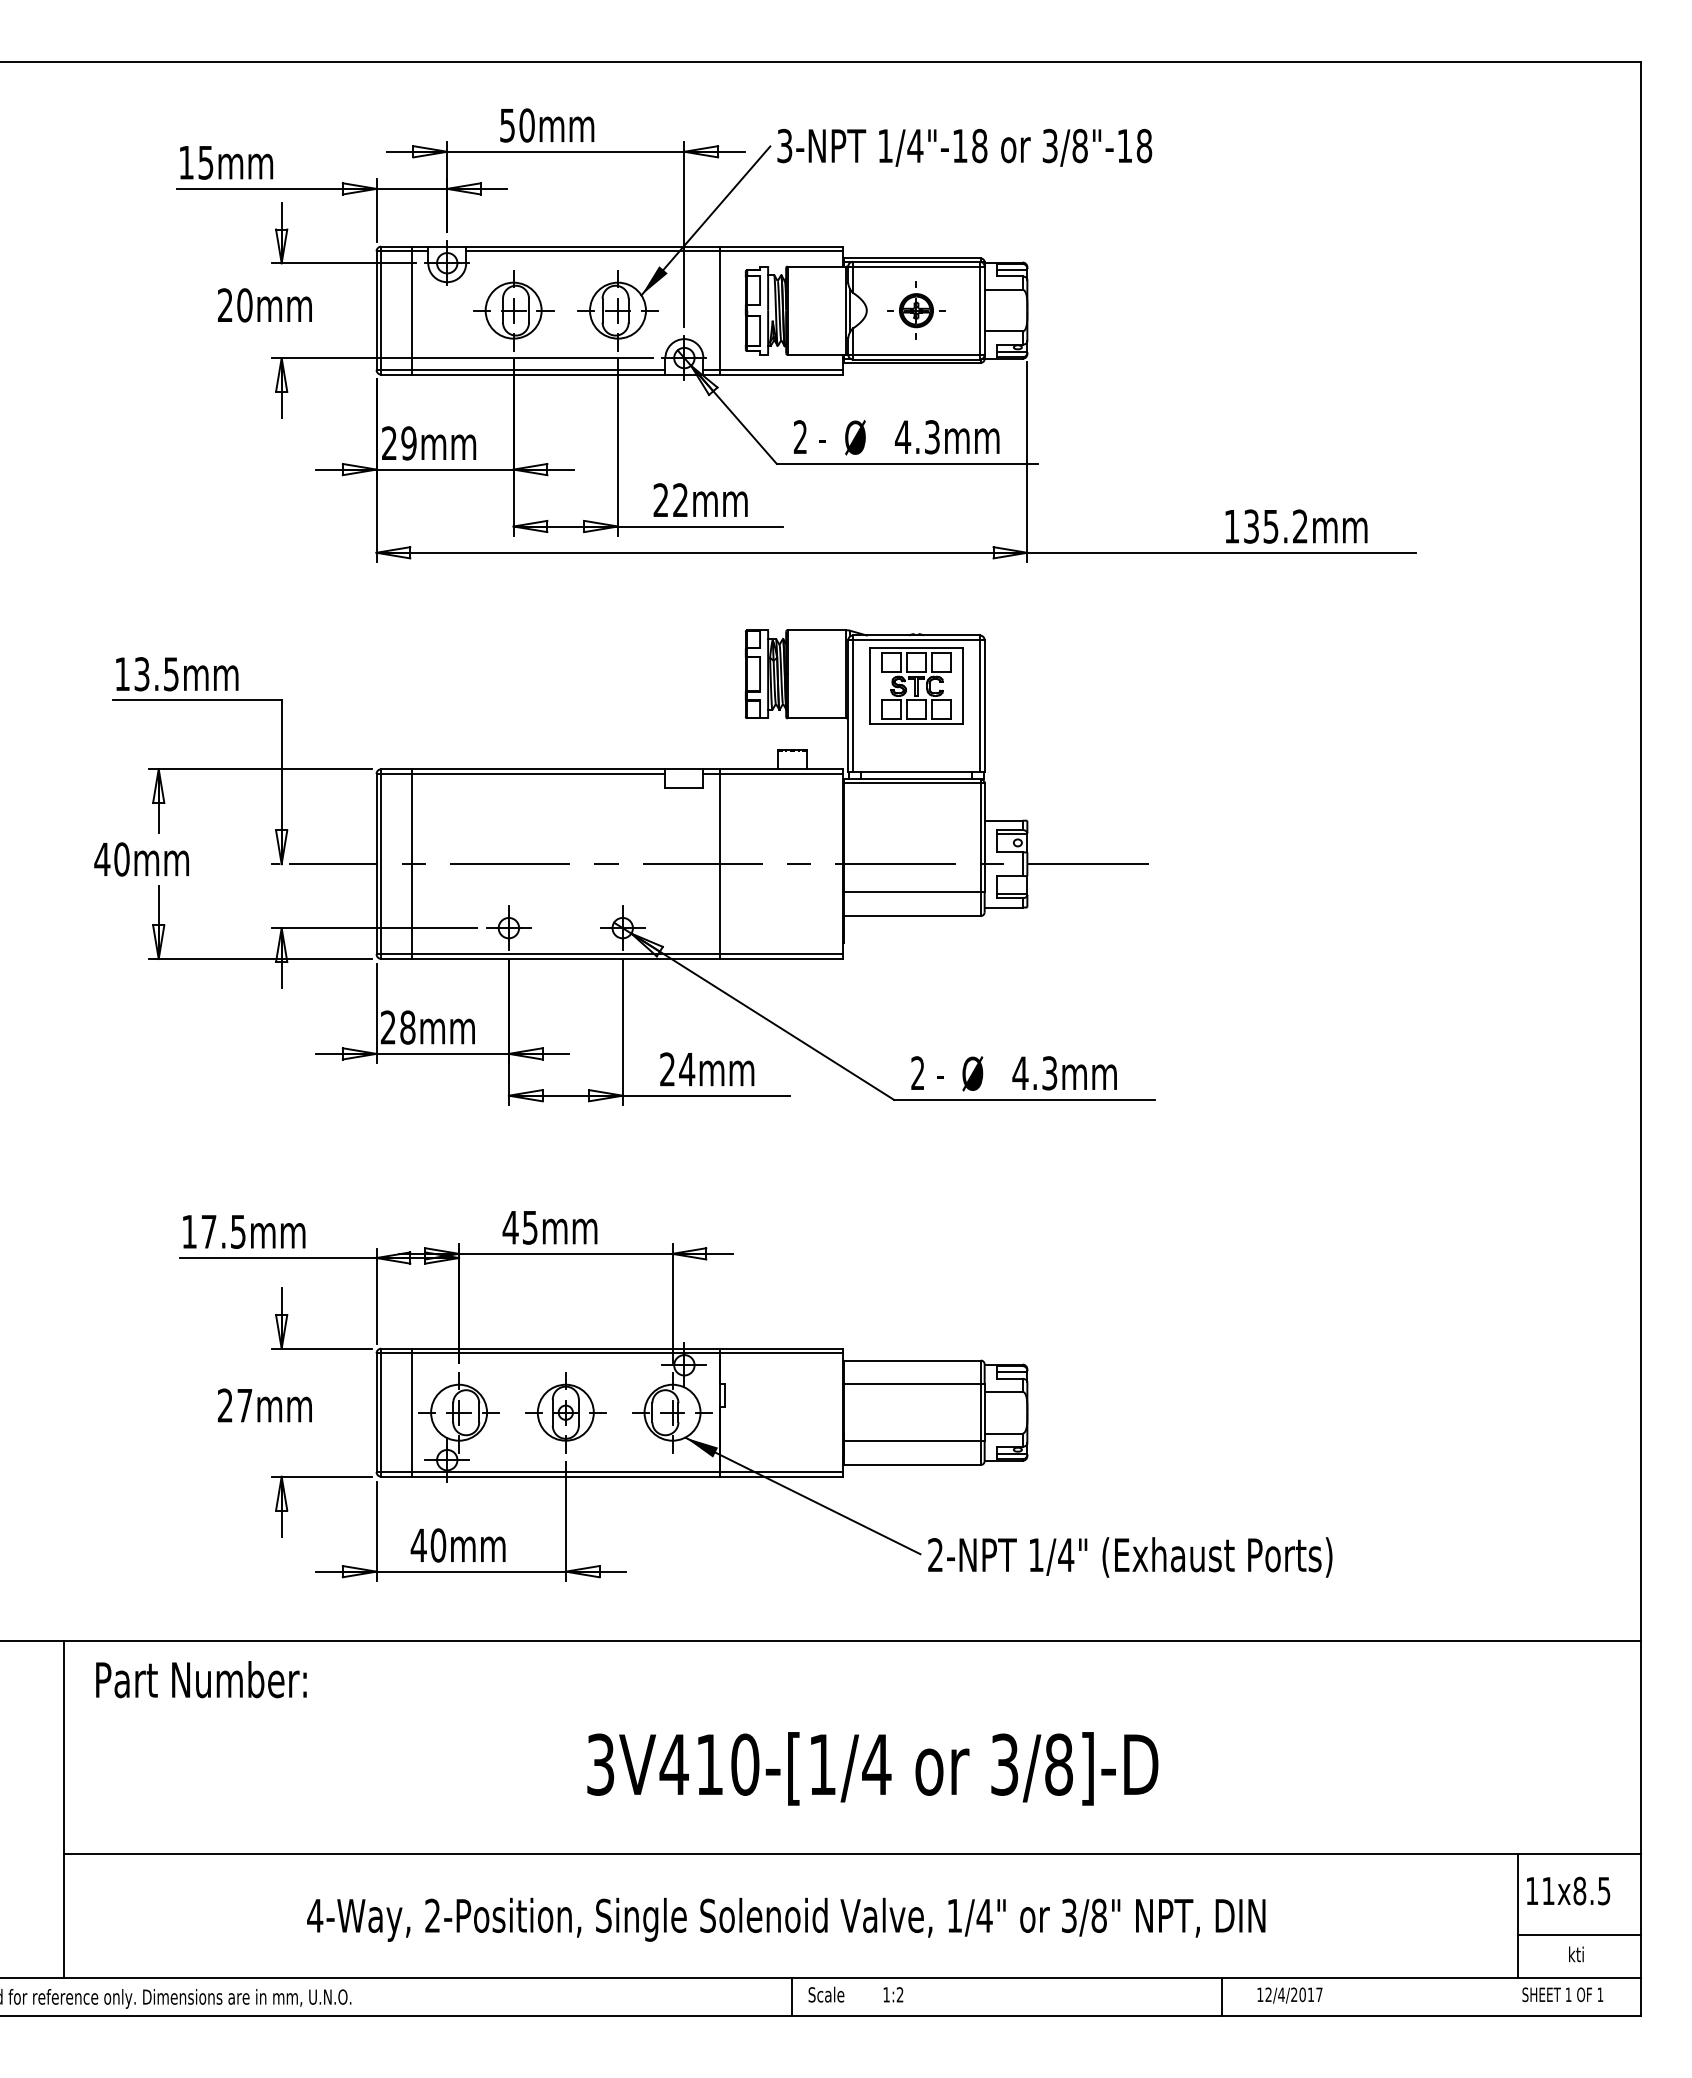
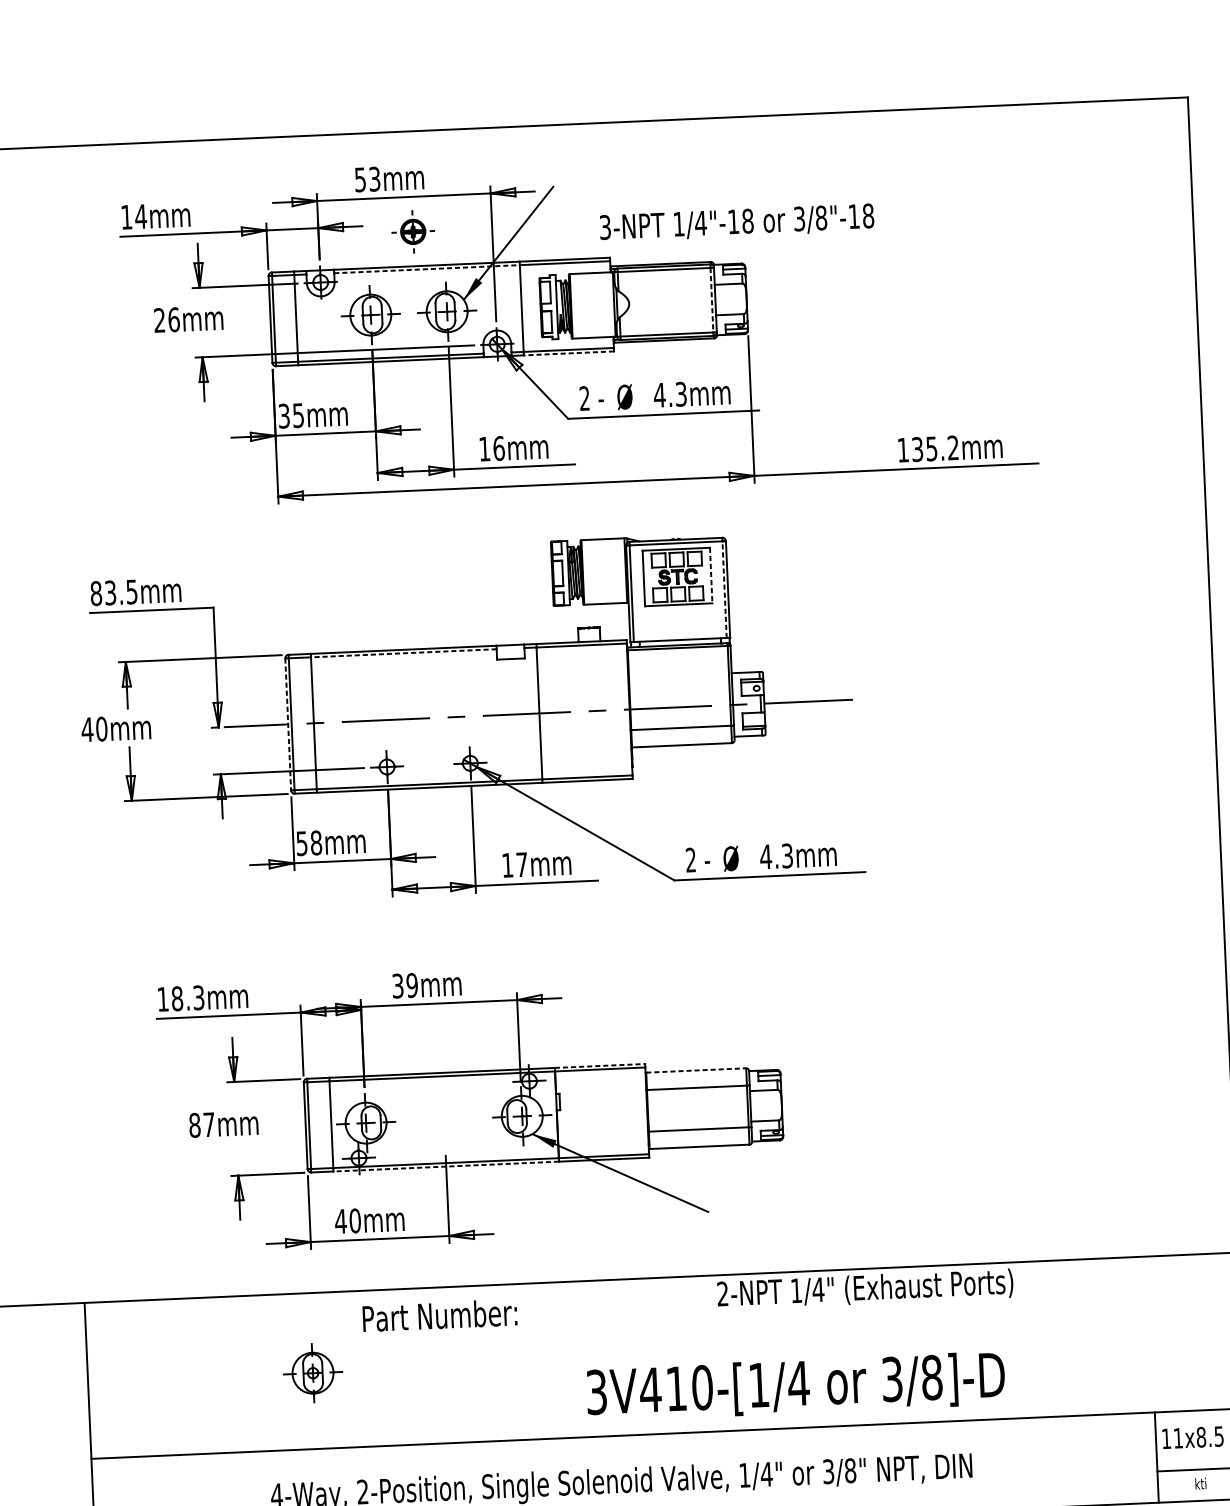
text: (526, 125) -> (374, 179), 50mm -> 53mm
text: (964, 147) -> (736, 222), moved
text: (205, 162) -> (140, 216), 15mm -> 14mm
line: (593, 251) -> (427, 269), solid -> dashed
text: (244, 305) -> (173, 319), 20mm -> 26mm
part: (916, 310) -> (413, 231), moved
line: (979, 311) -> (711, 300), solid -> dashed
line: (781, 374) -> (568, 353), solid -> dashed
text: (399, 443) -> (291, 415), 29mm -> 35mm
text: (670, 500) -> (491, 449), 22mm -> 16mm
text: (122, 674) -> (96, 593), 13.5mm -> 83.5mm
line: (962, 686) -> (711, 575), solid -> dashed
line: (979, 705) -> (724, 589), solid -> dashed
line: (538, 773) -> (403, 652), solid -> dashed
line: (376, 864) -> (288, 724), solid -> dashed
text: (387, 1027) -> (301, 843), 28mm -> 58mm
text: (677, 1069) -> (514, 865), 24mm -> 17mm
text: (519, 1227) -> (404, 985), 45mm -> 39mm
text: (223, 1231) -> (187, 998), 17.5mm -> 18.3mm
line: (781, 1348) -> (599, 1065), solid -> dashed
line: (913, 1360) -> (696, 1070), solid -> dashed
text: (225, 1405) -> (194, 1125), 27mm -> 87mm
part: (565, 1412) -> (312, 1373), moved
line: (565, 1476) -> (445, 1166), solid -> dashed
text: (1130, 1557) -> (865, 1289), moved
text: (201, 1679) -> (440, 1315), moved
text: (872, 1768) -> (795, 1386), moved

